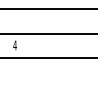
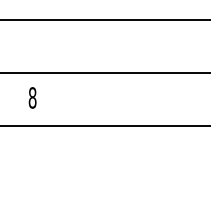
text: (14, 45) -> (31, 97), 4 -> 8

